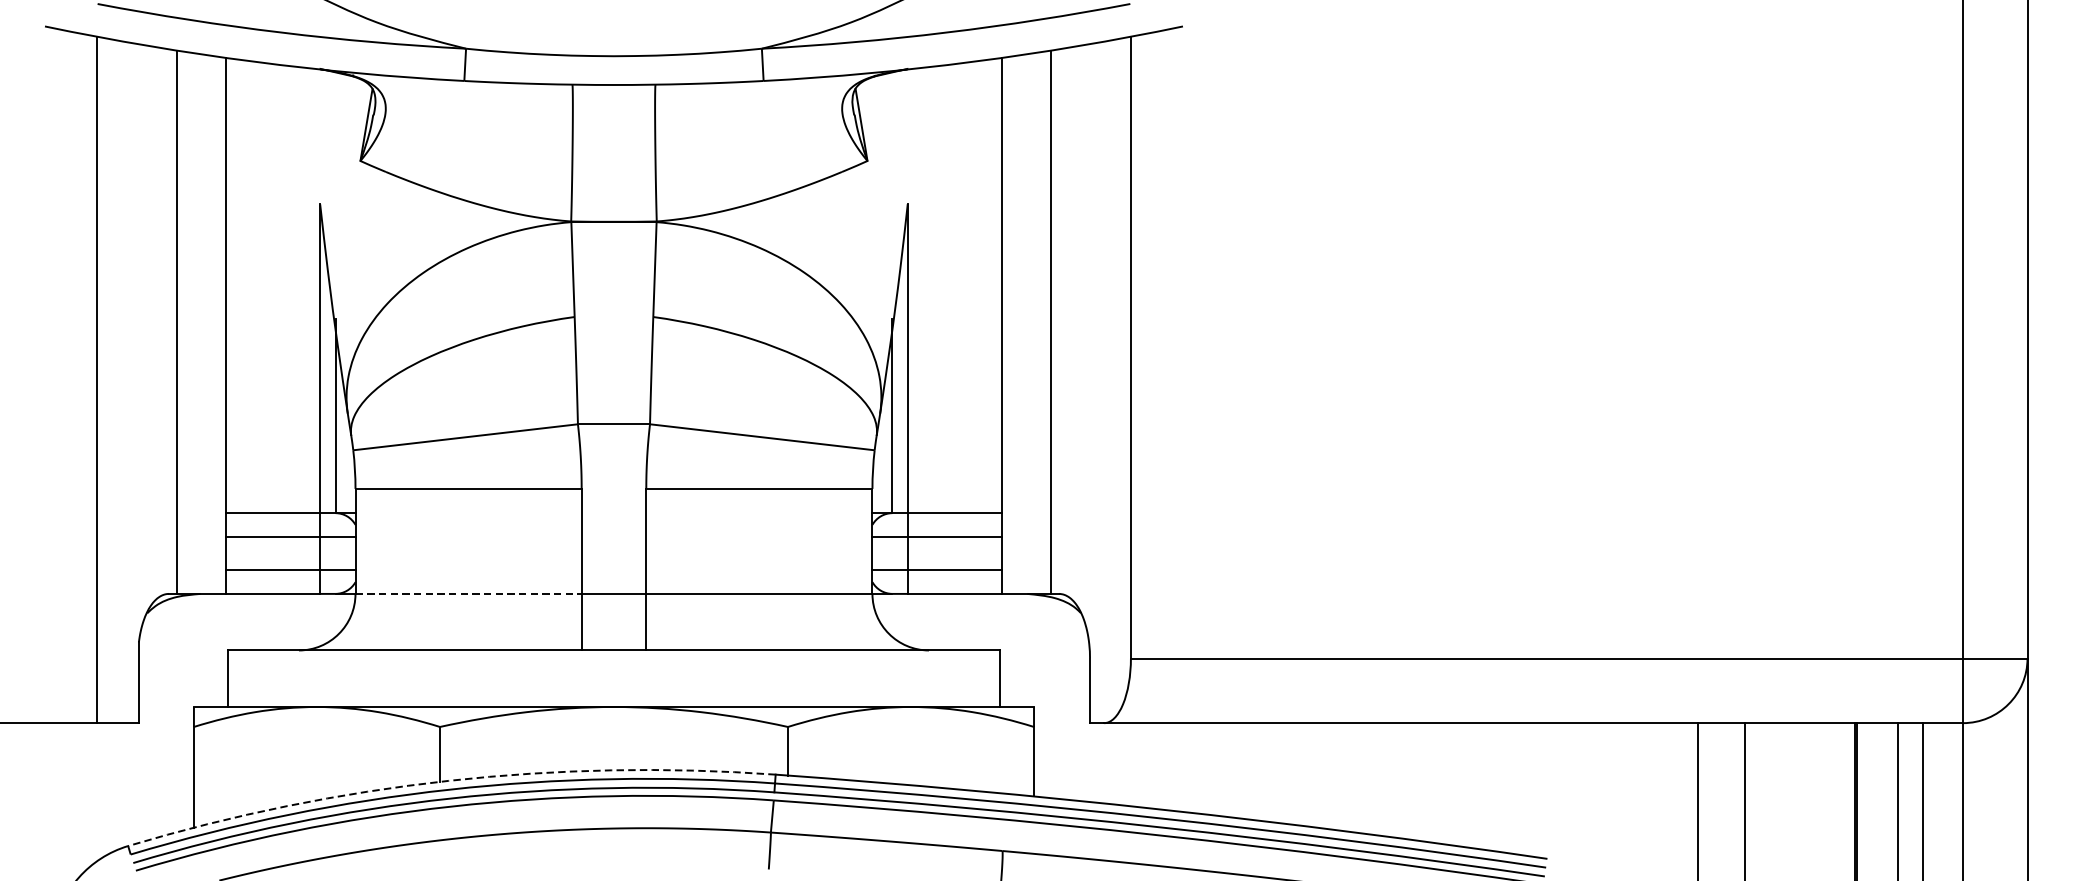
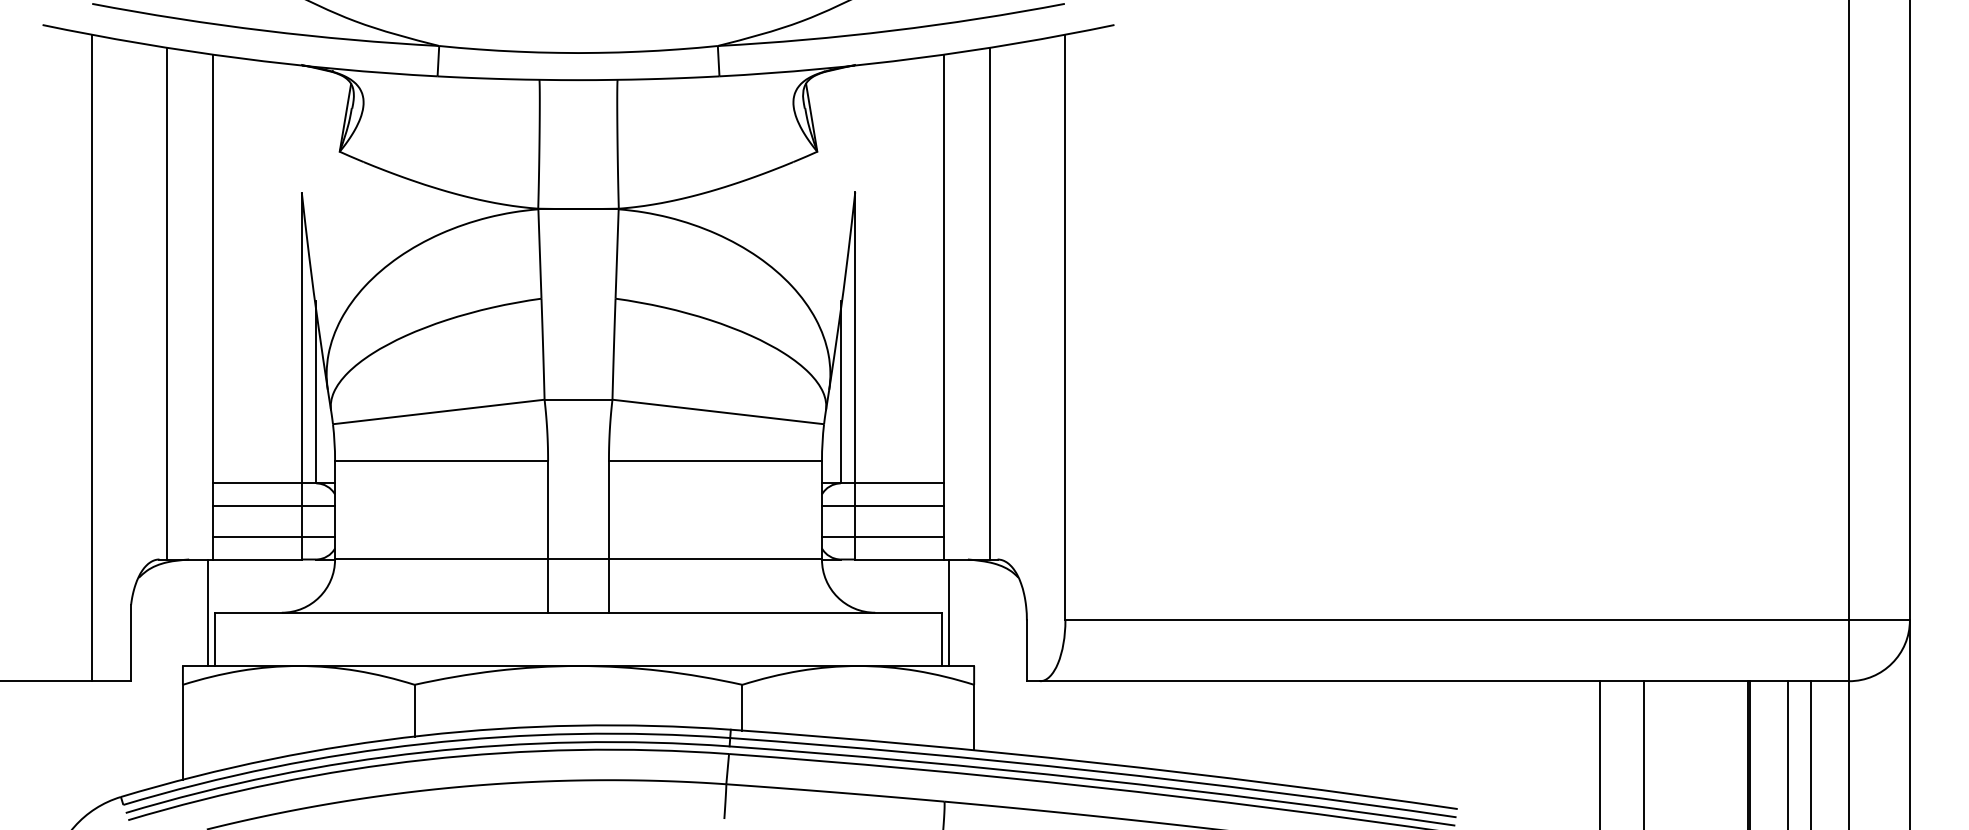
line: (468, 593) -> (441, 559), dashed -> solid
line: (220, 650) -> (207, 612), added
line: (1007, 650) -> (949, 612), added
arc: (448, 780) -> (422, 735), dashed -> solid

